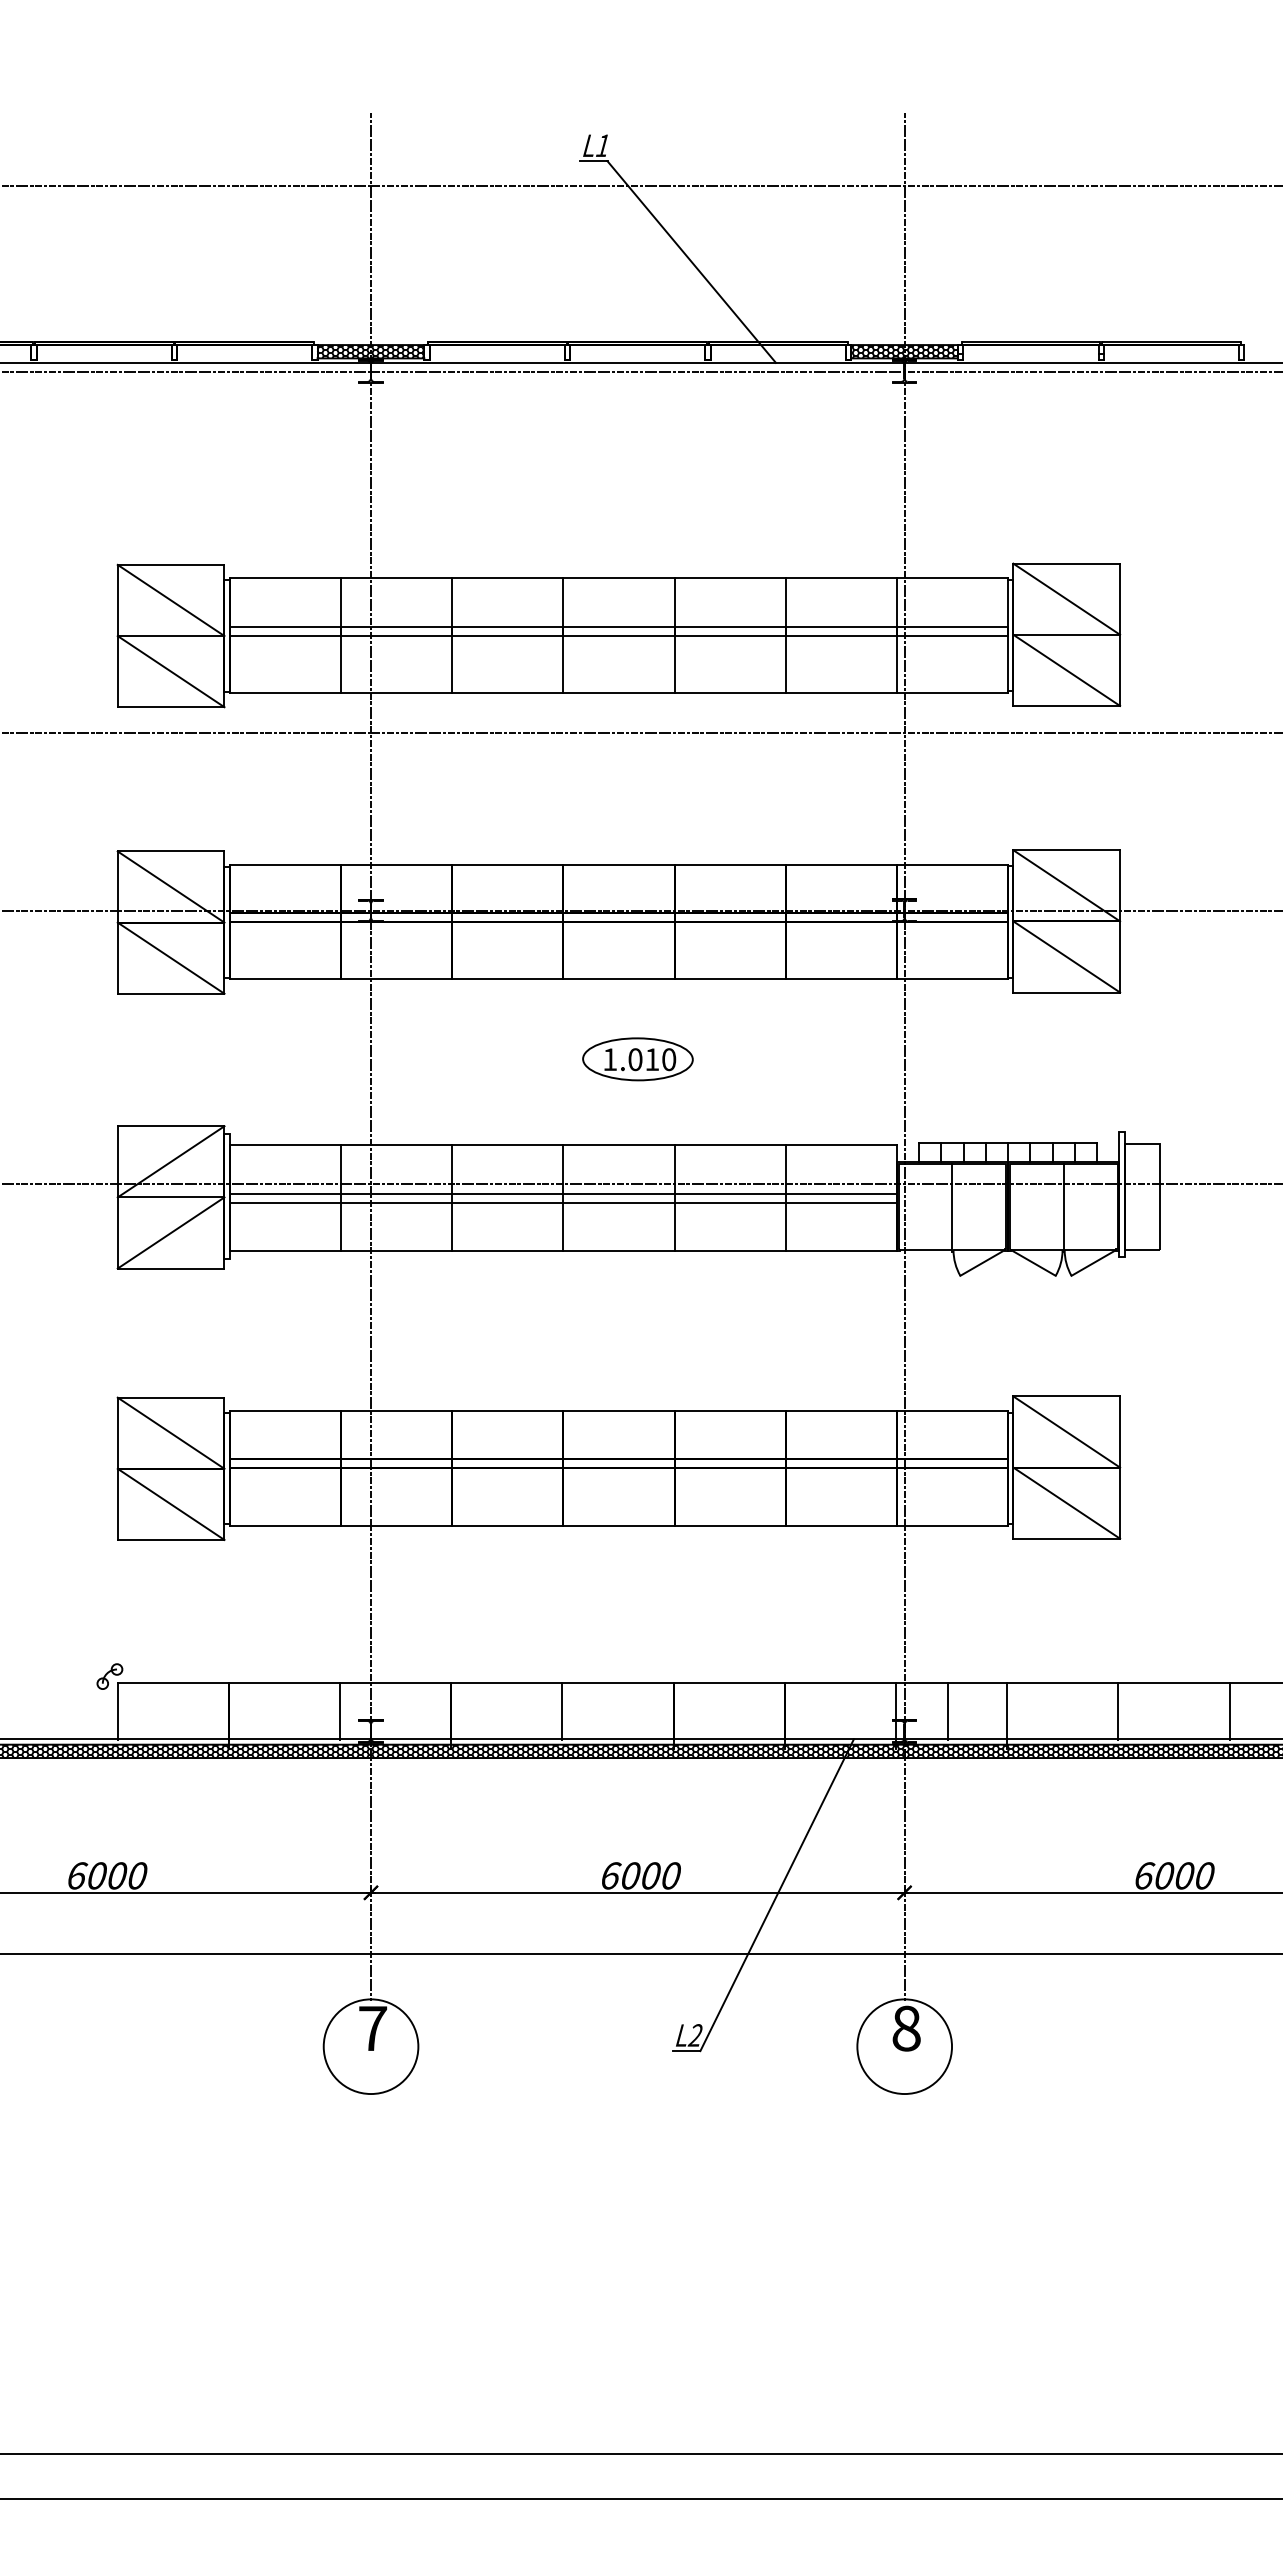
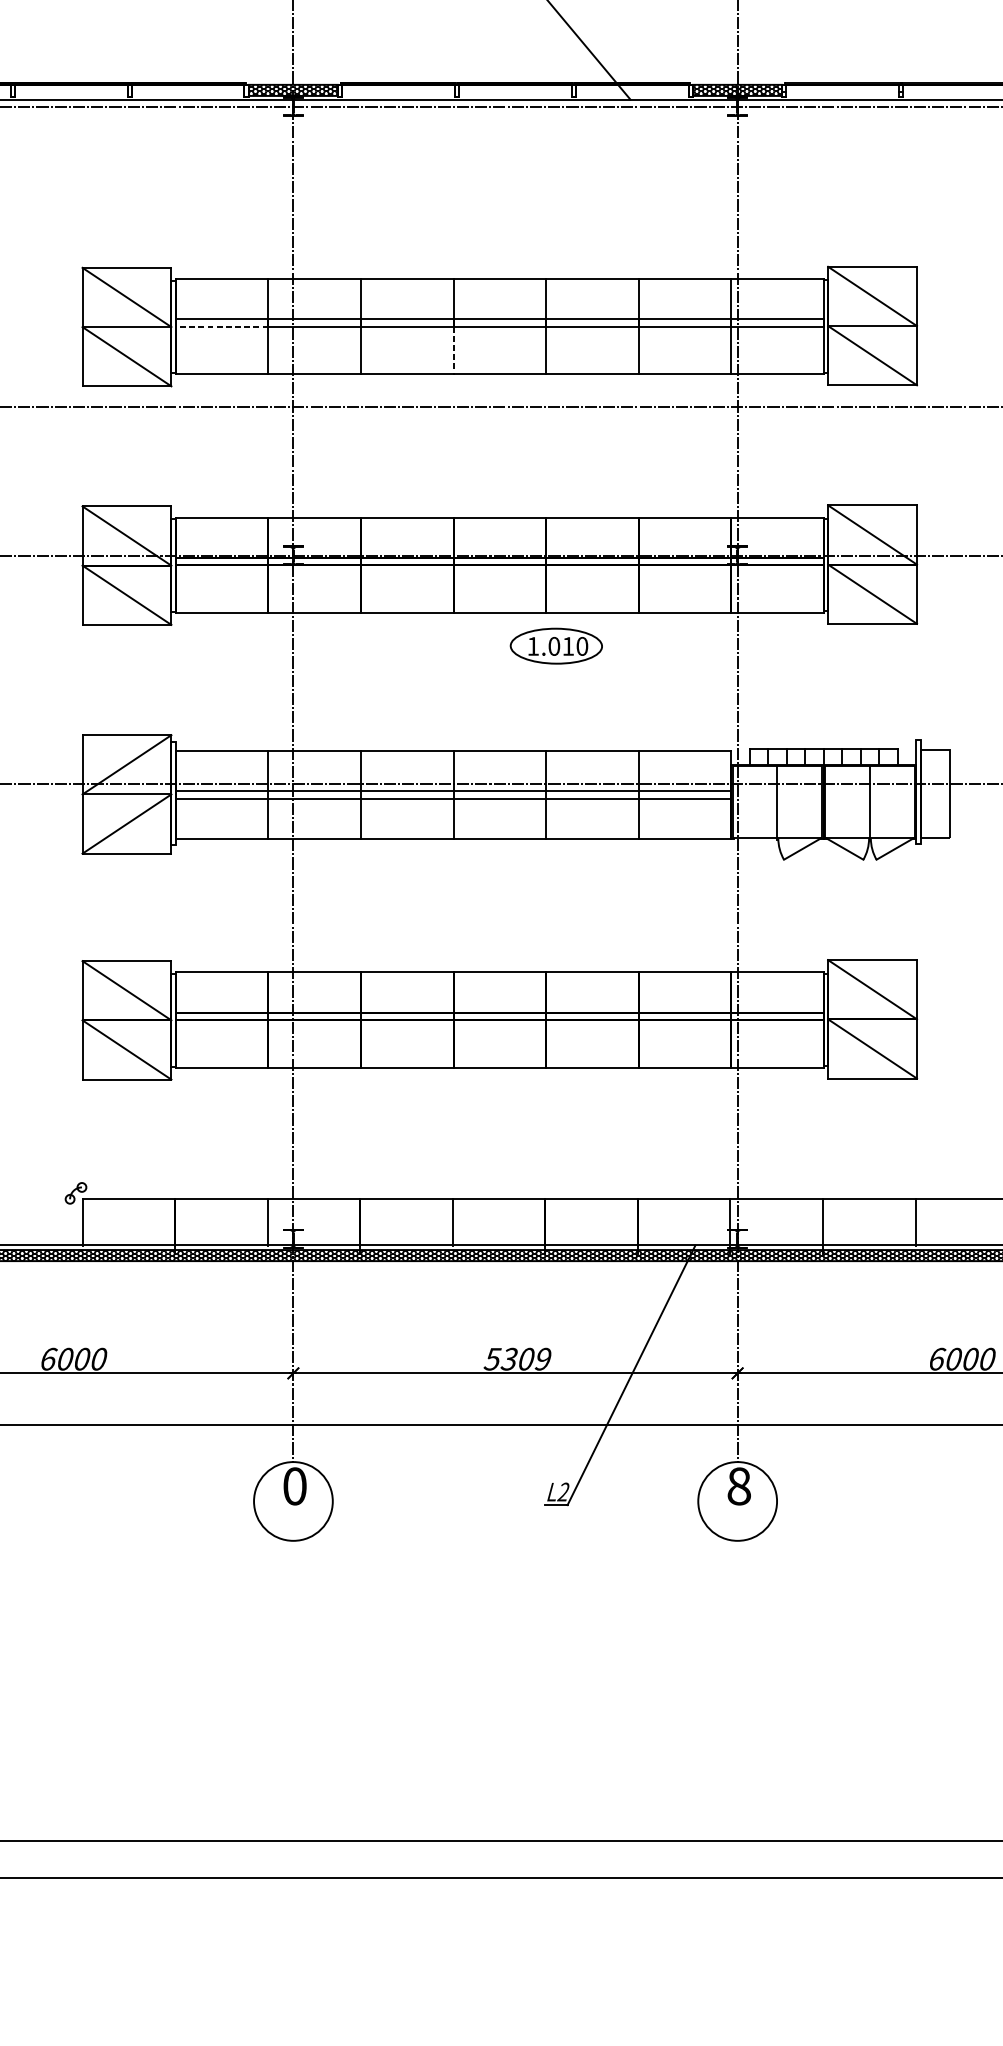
line: (285, 635) -> (222, 326), solid -> dashed
line: (563, 664) -> (453, 350), solid -> dashed
part: (637, 1059) -> (556, 646), moved
line: (948, 1711) -> (774, 1222), removed
text: (639, 1875) -> (516, 1358), 6000 -> 5309
text: (373, 2028) -> (295, 1486), 7 -> 0

